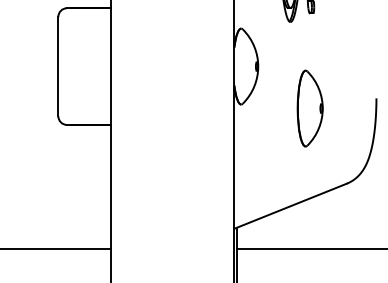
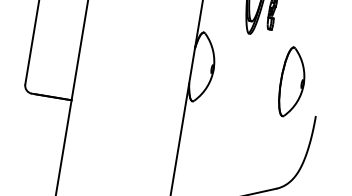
part: (309, 108) -> (291, 82), moved

